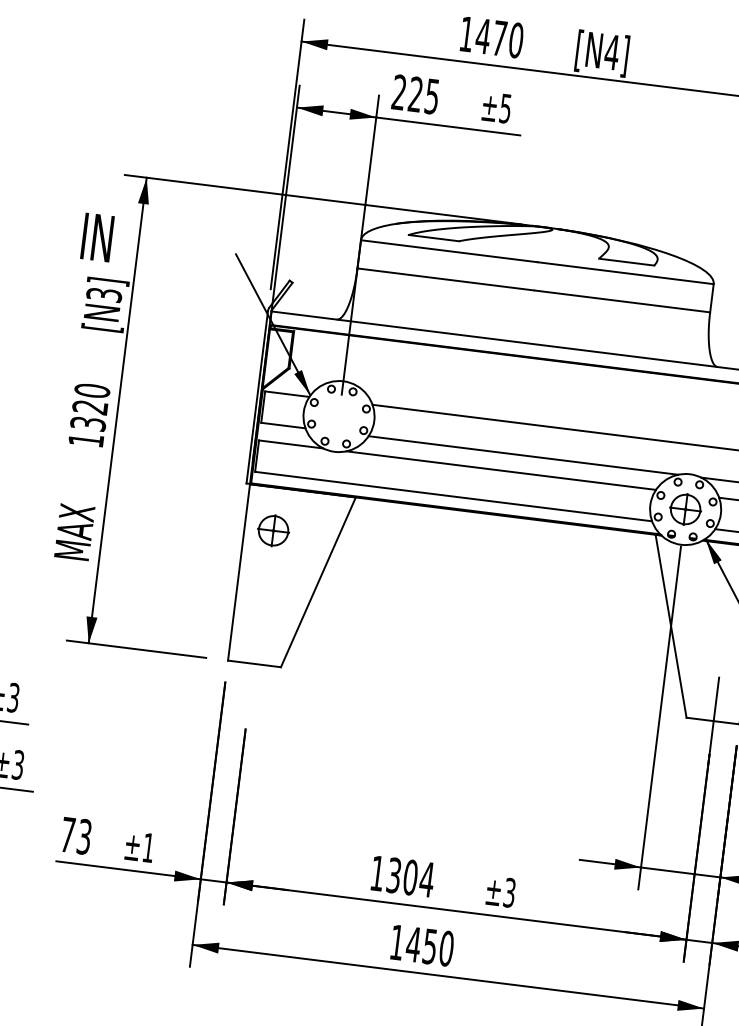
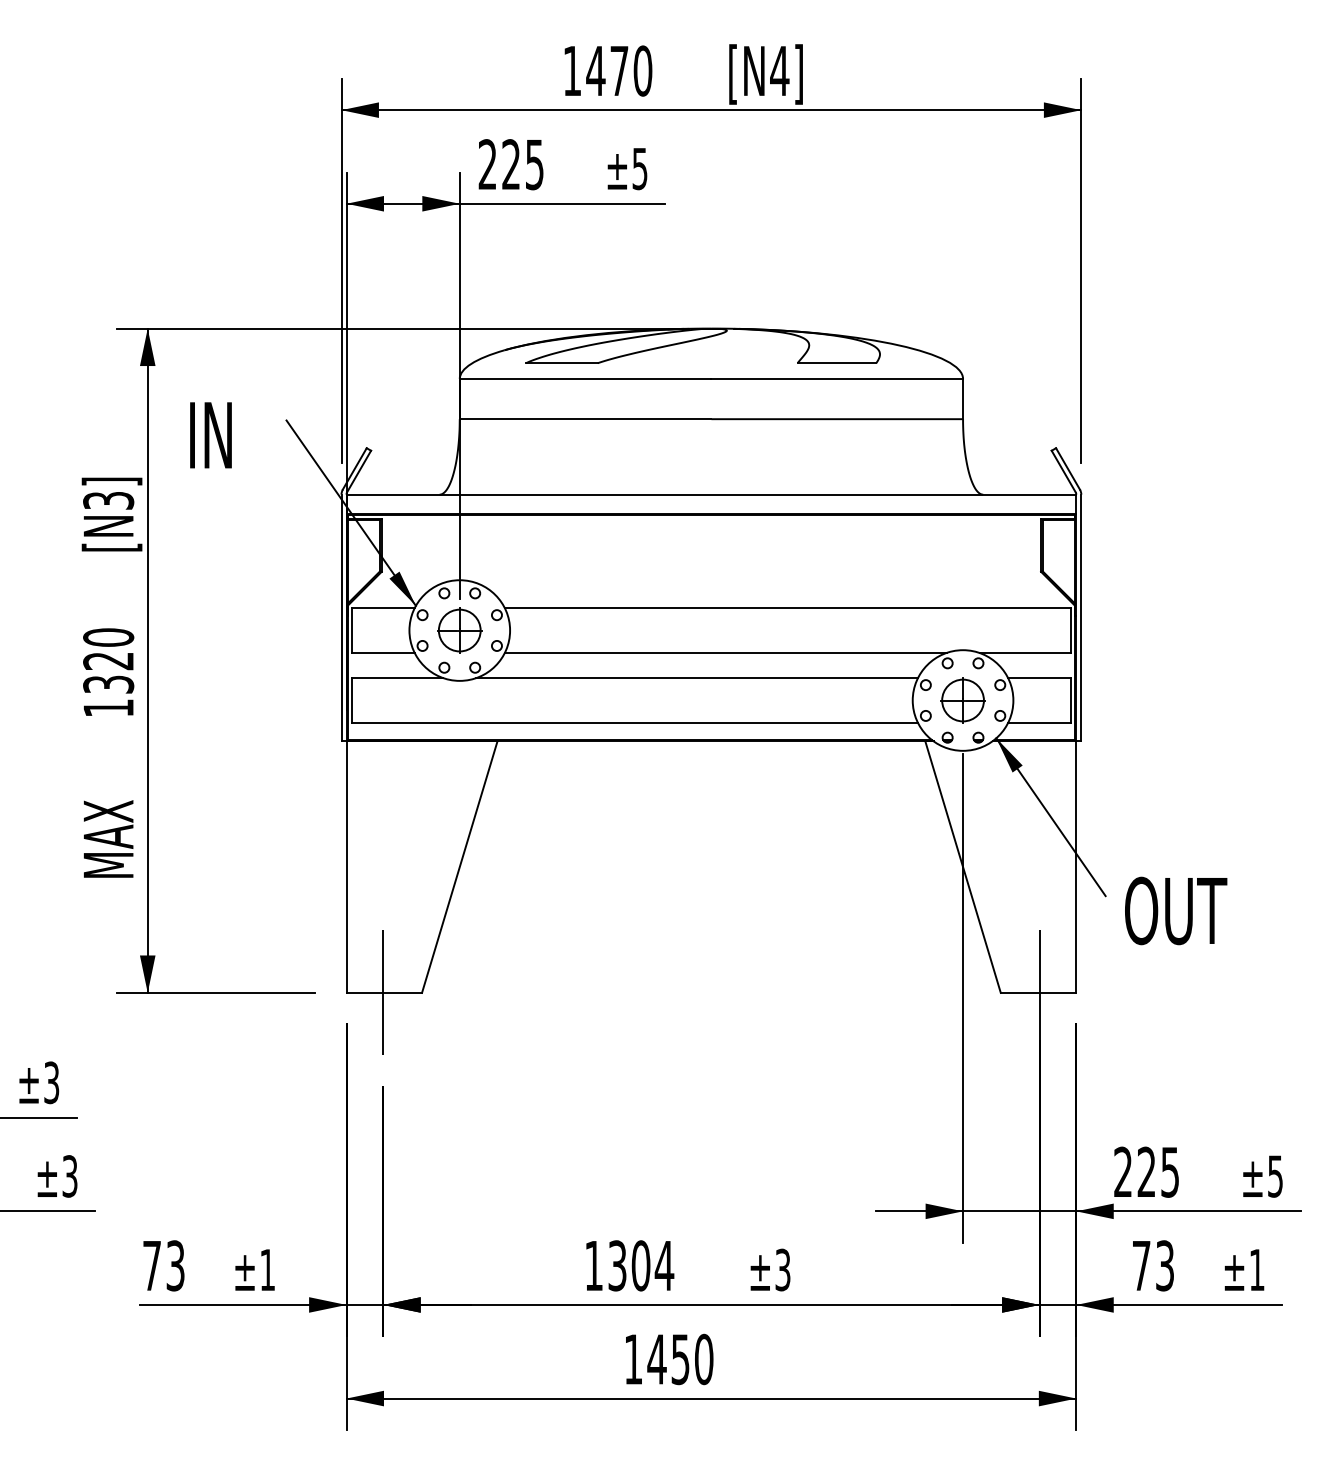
text: (97, 237) -> (210, 435), moved
part: (273, 530) -> (459, 630), moved
line: (253, 663) -> (383, 992), added

